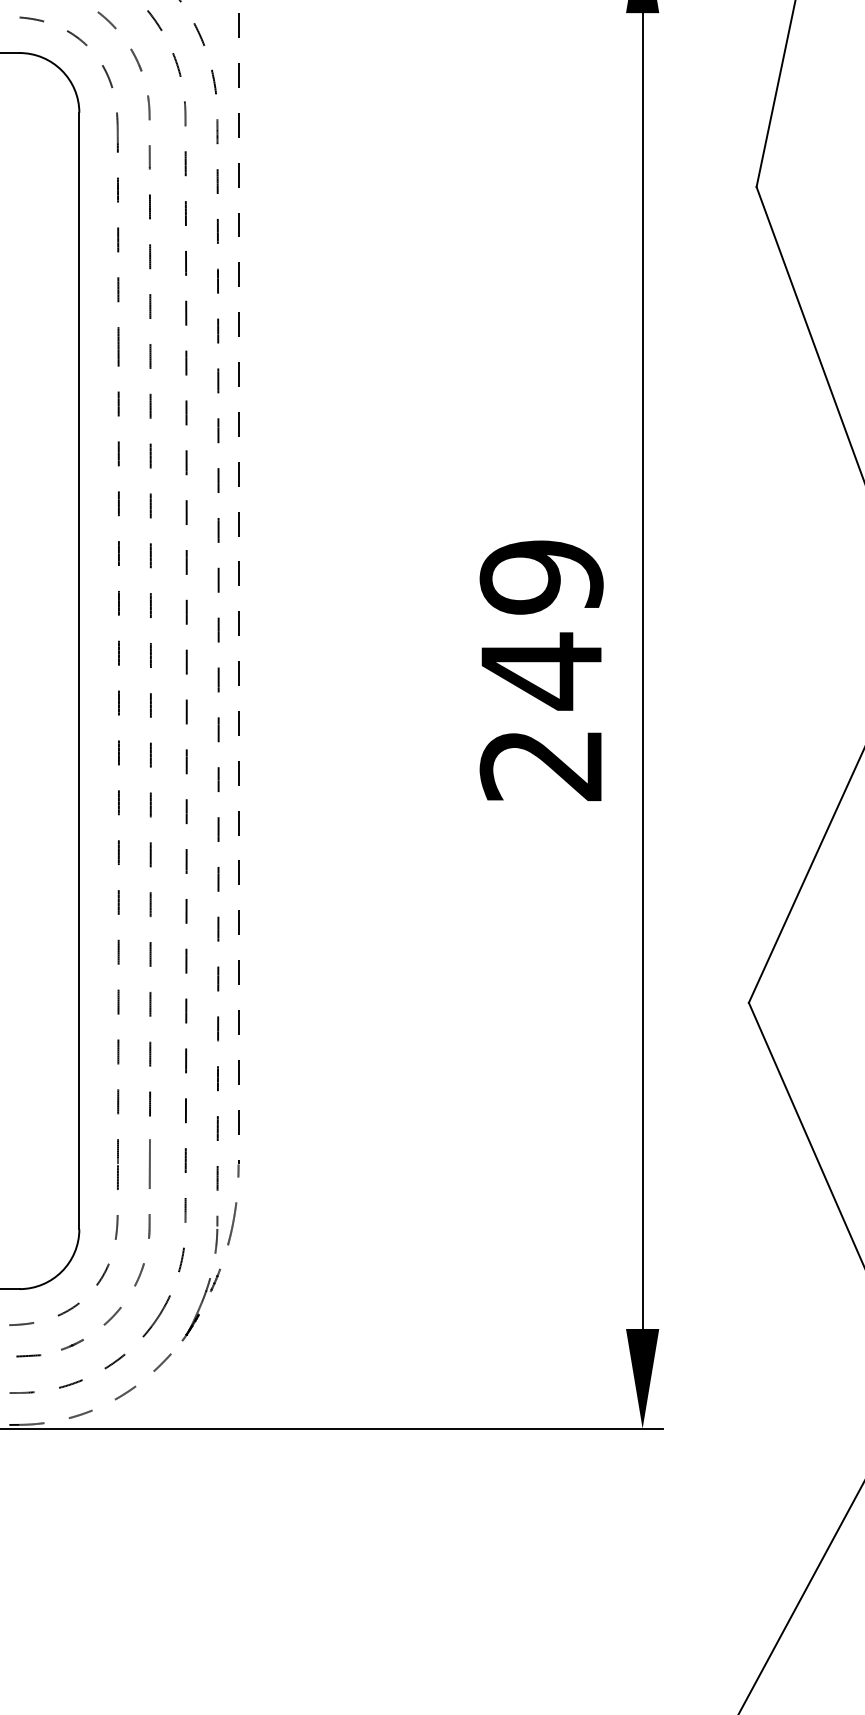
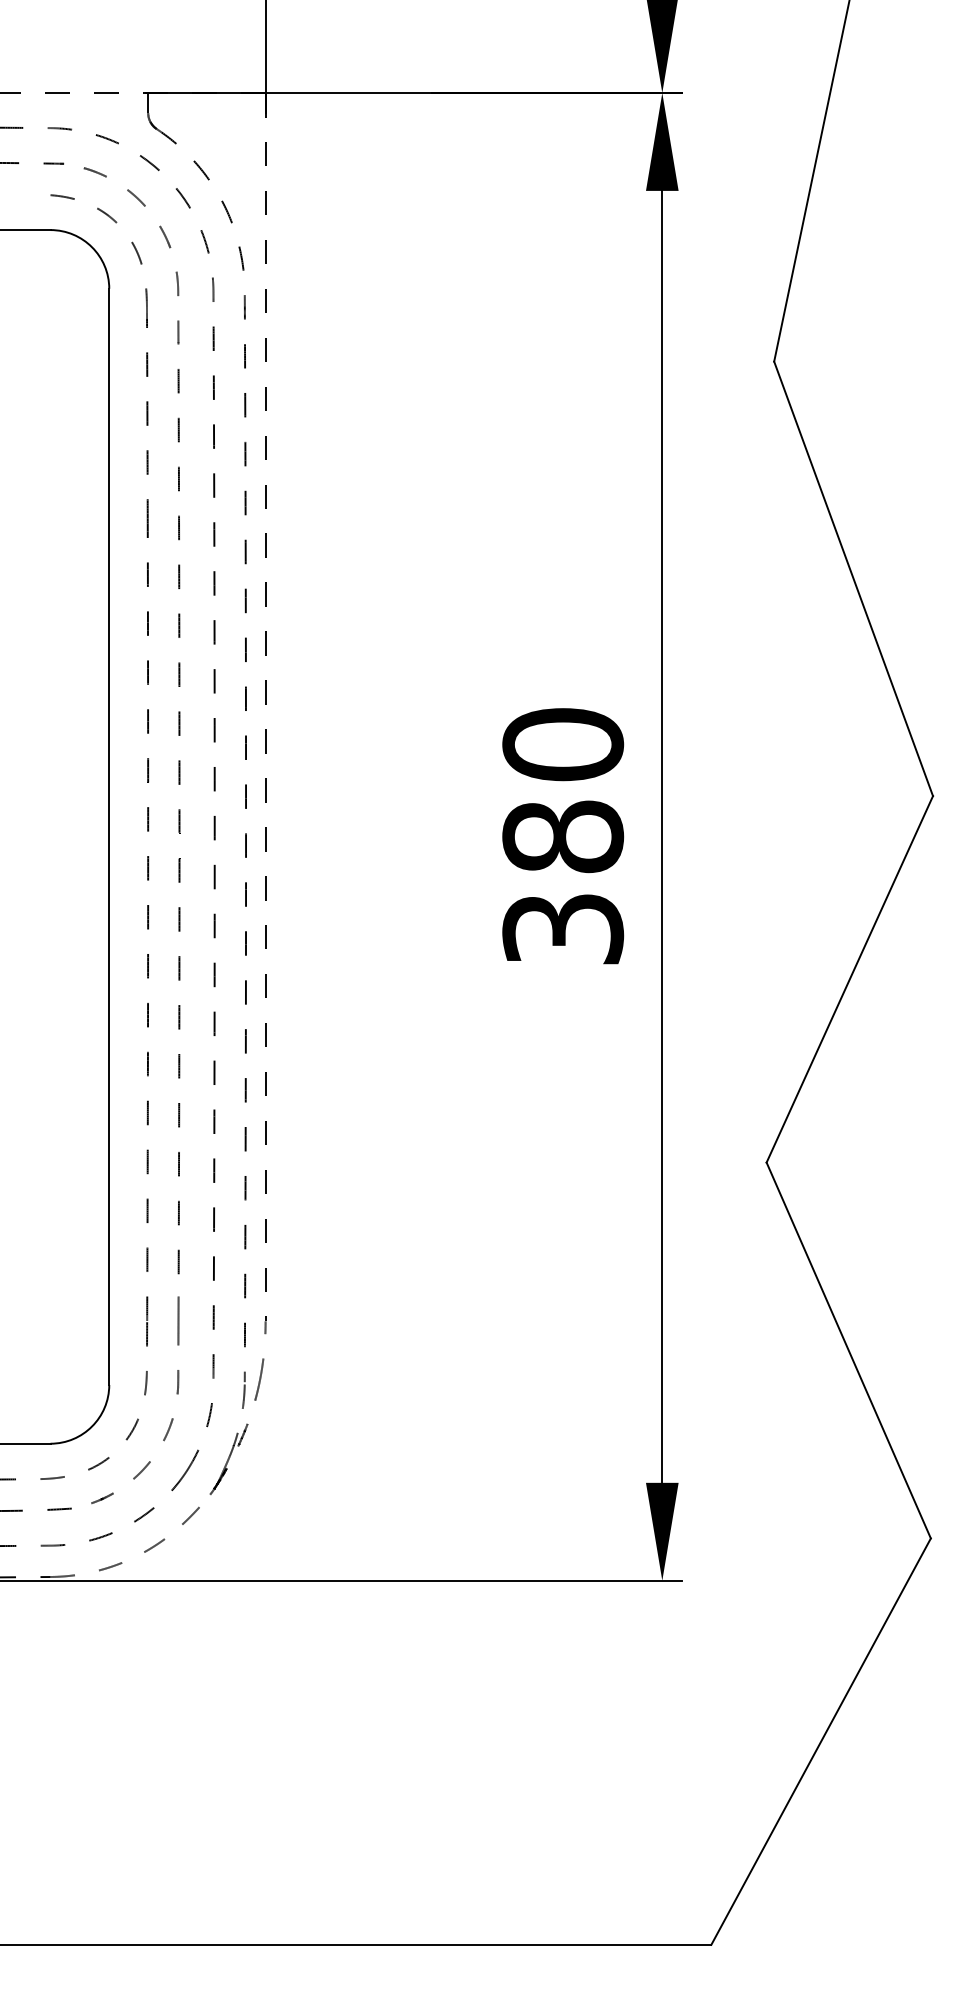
text: (541, 670) -> (563, 836), 249 -> 380

